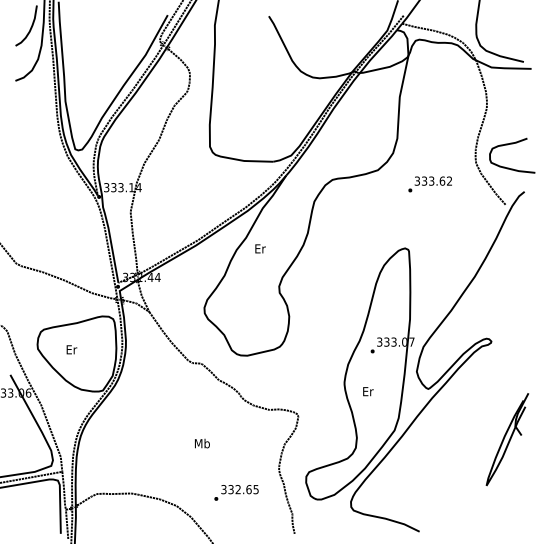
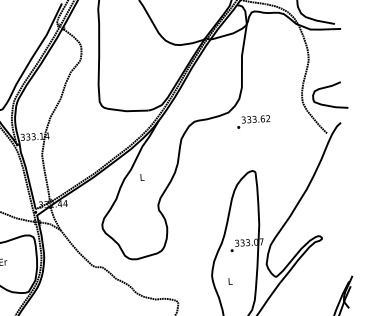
text: (429, 184) -> (253, 122), moved
text: (260, 248) -> (142, 177), Er -> L
text: (368, 391) -> (230, 281), Er -> L

